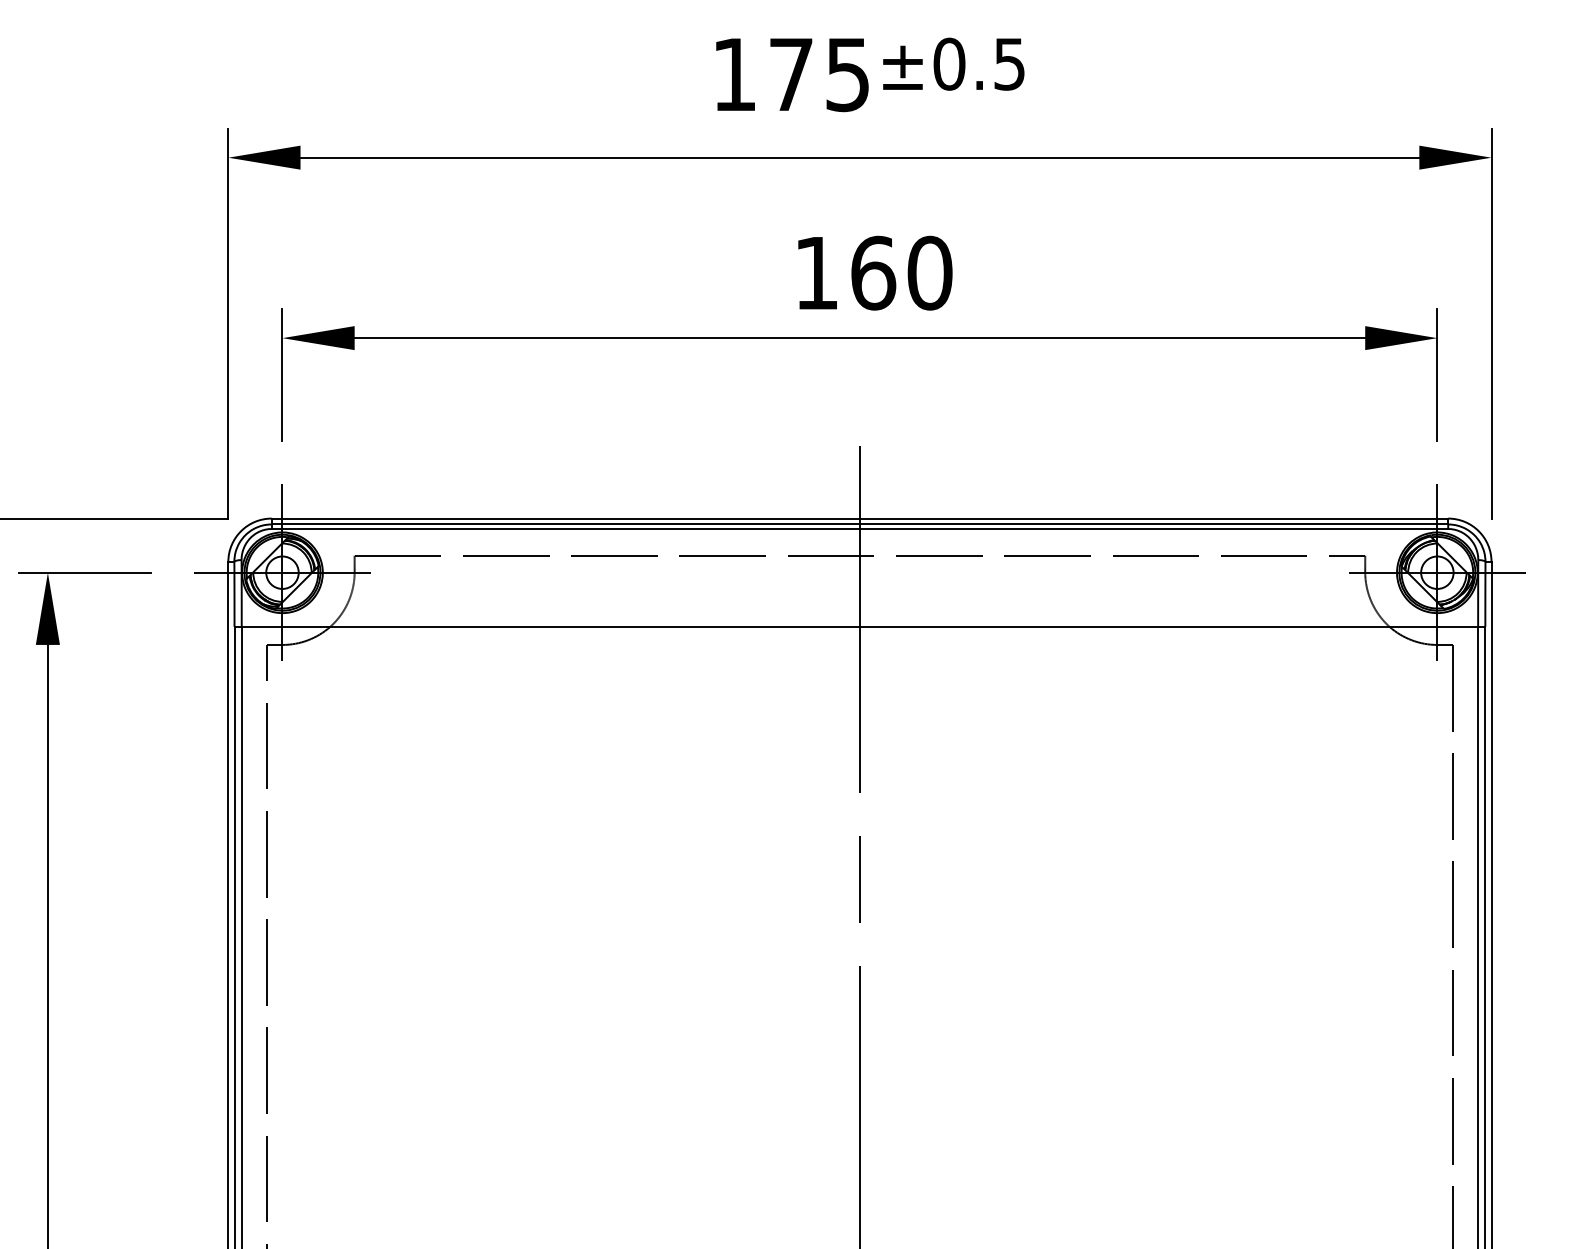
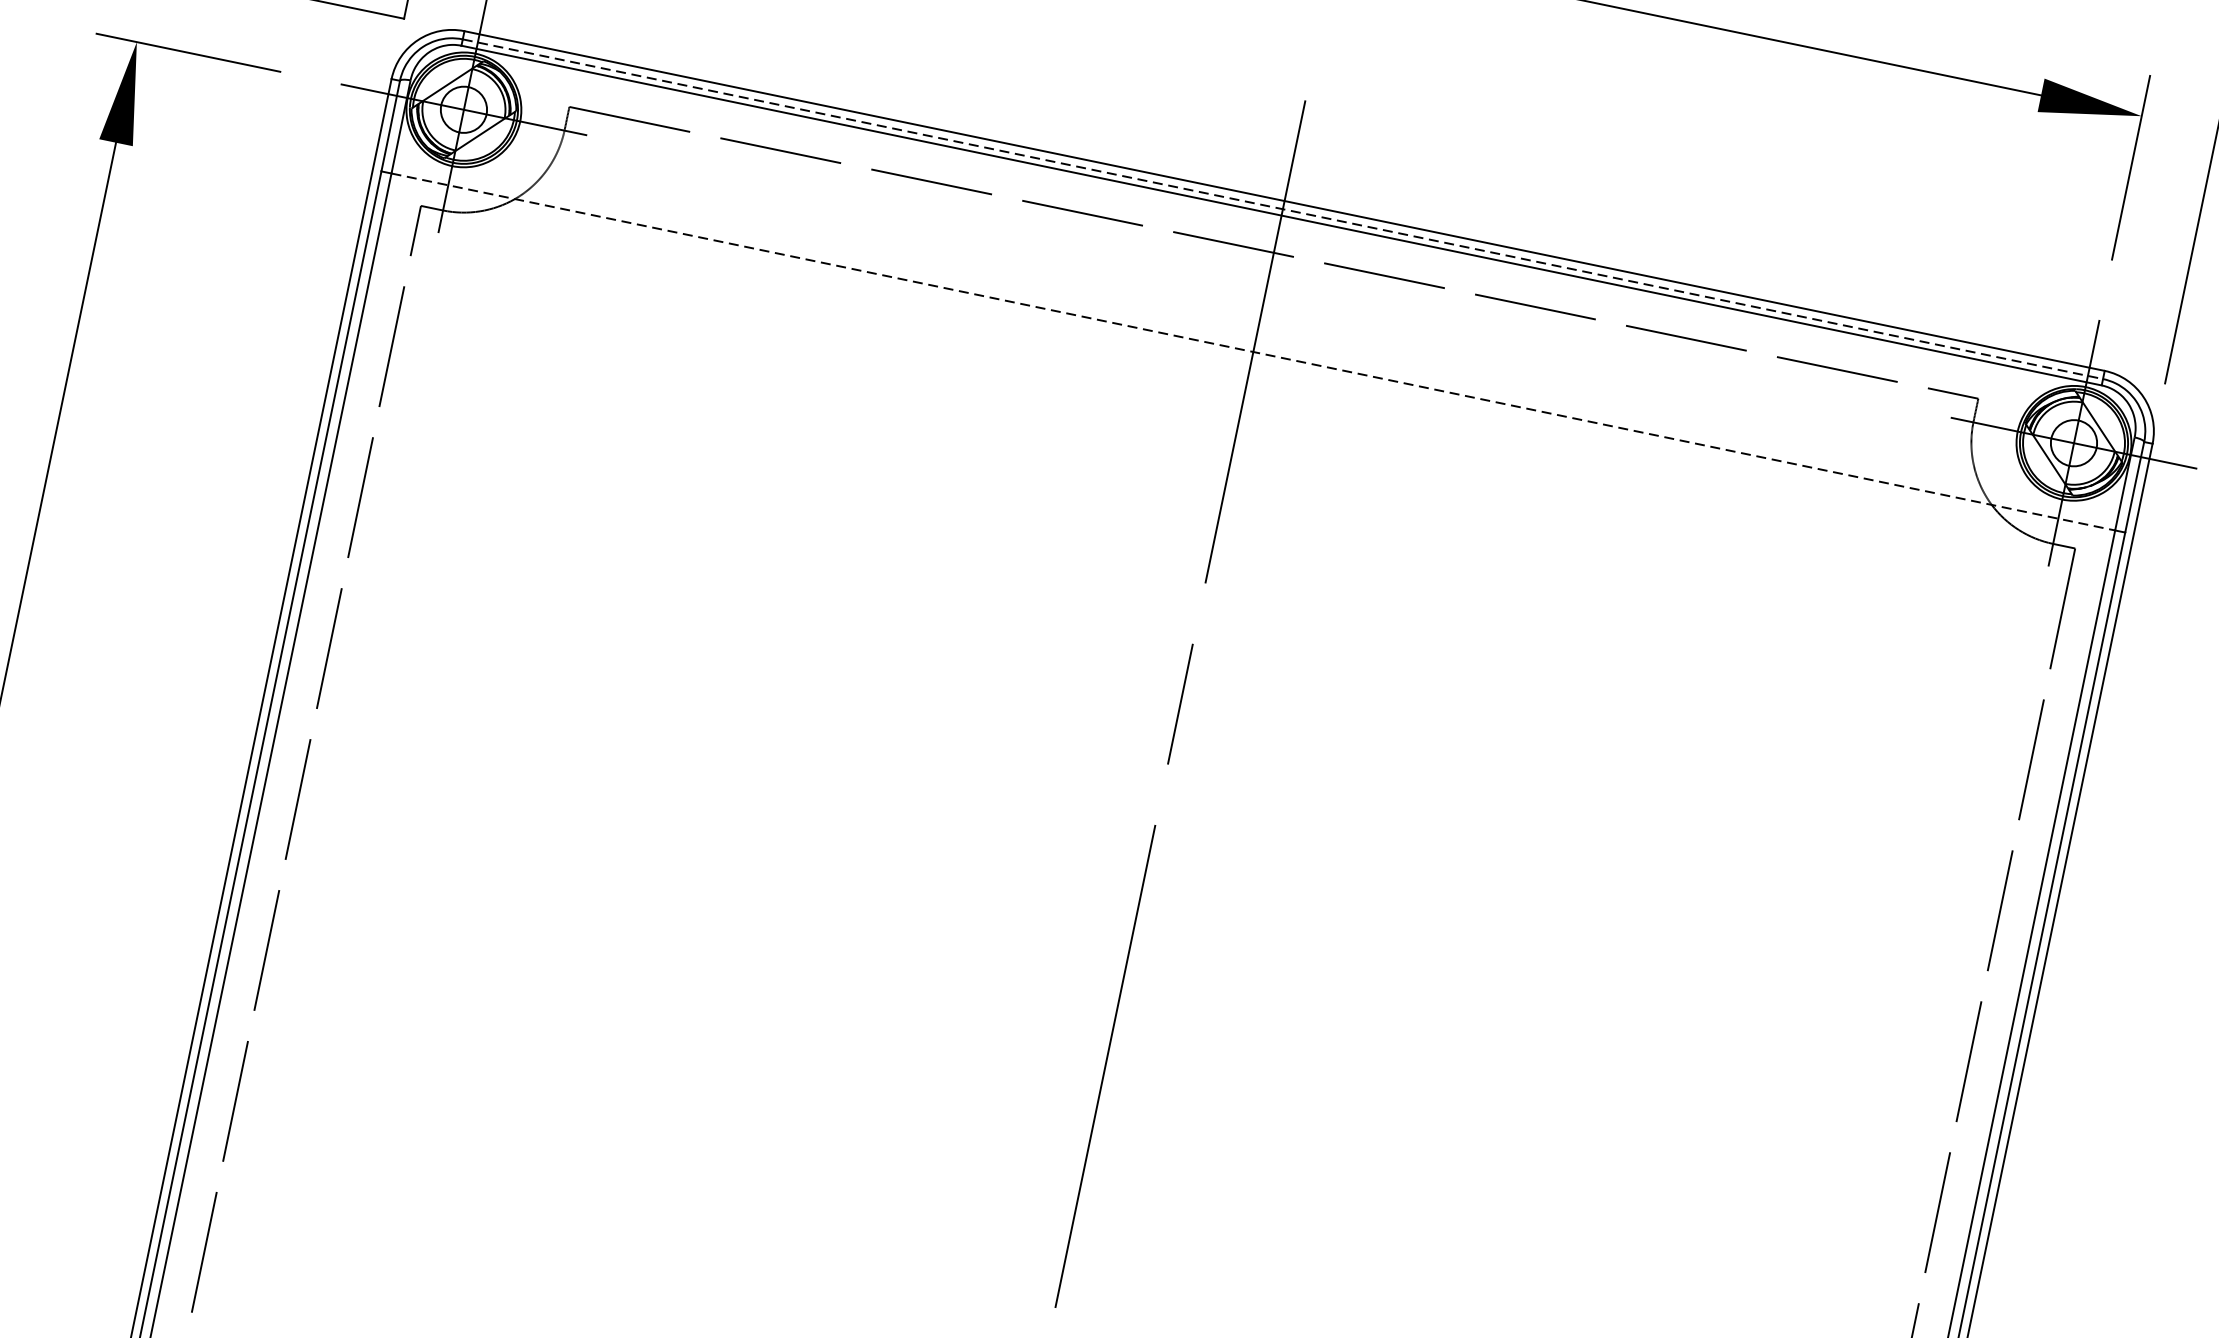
line: (860, 524) -> (1283, 209), solid -> dashed
line: (860, 626) -> (1254, 351), solid -> dashed

